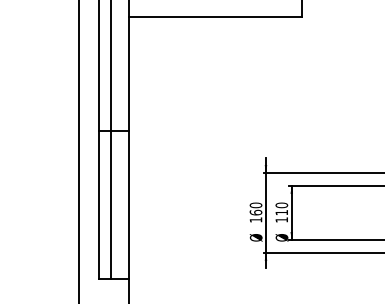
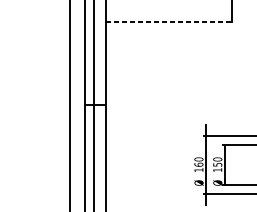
line: (215, 16) -> (169, 22), solid -> dashed
text: (281, 212) -> (217, 164), 110 -> 150

